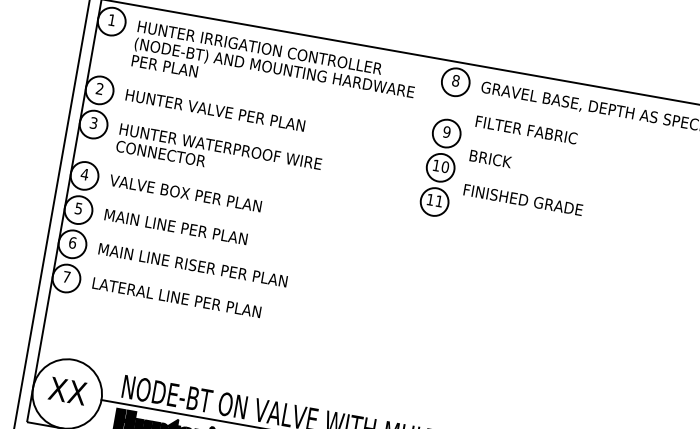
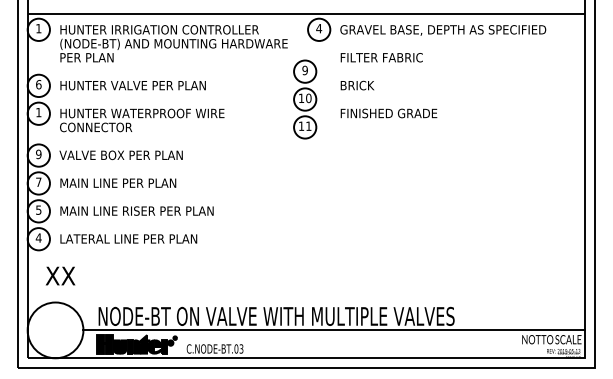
text: (456, 80) -> (319, 28), 8 -> 4
text: (99, 88) -> (38, 84), 2 -> 6
text: (93, 122) -> (38, 112), 3 -> 1
part: (441, 167) -> (305, 99), moved
text: (84, 174) -> (38, 154), 4 -> 9
text: (78, 208) -> (38, 182), 5 -> 7
text: (72, 241) -> (38, 209), 6 -> 5
text: (66, 276) -> (38, 237), 7 -> 4
text: (67, 390) -> (60, 275), moved

